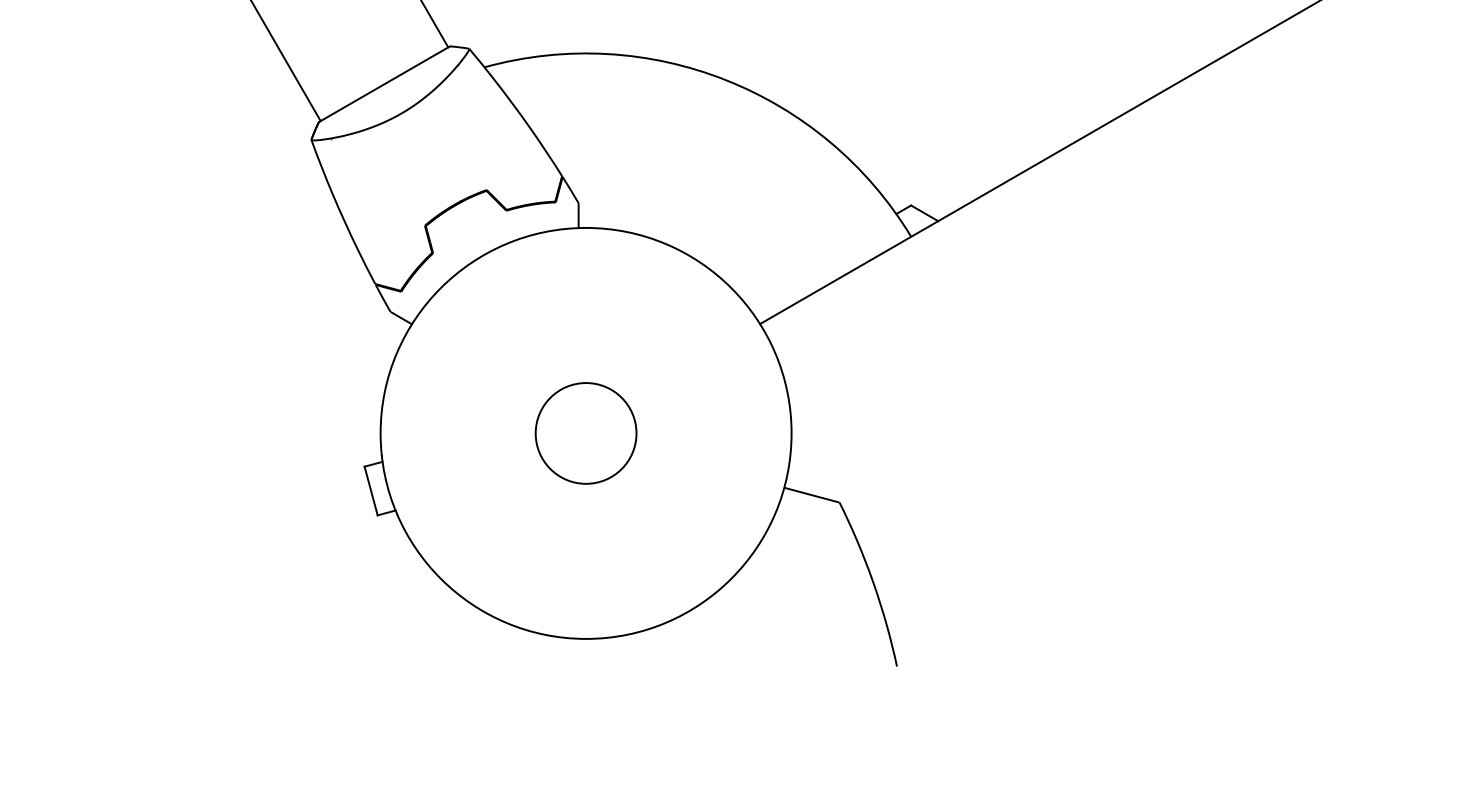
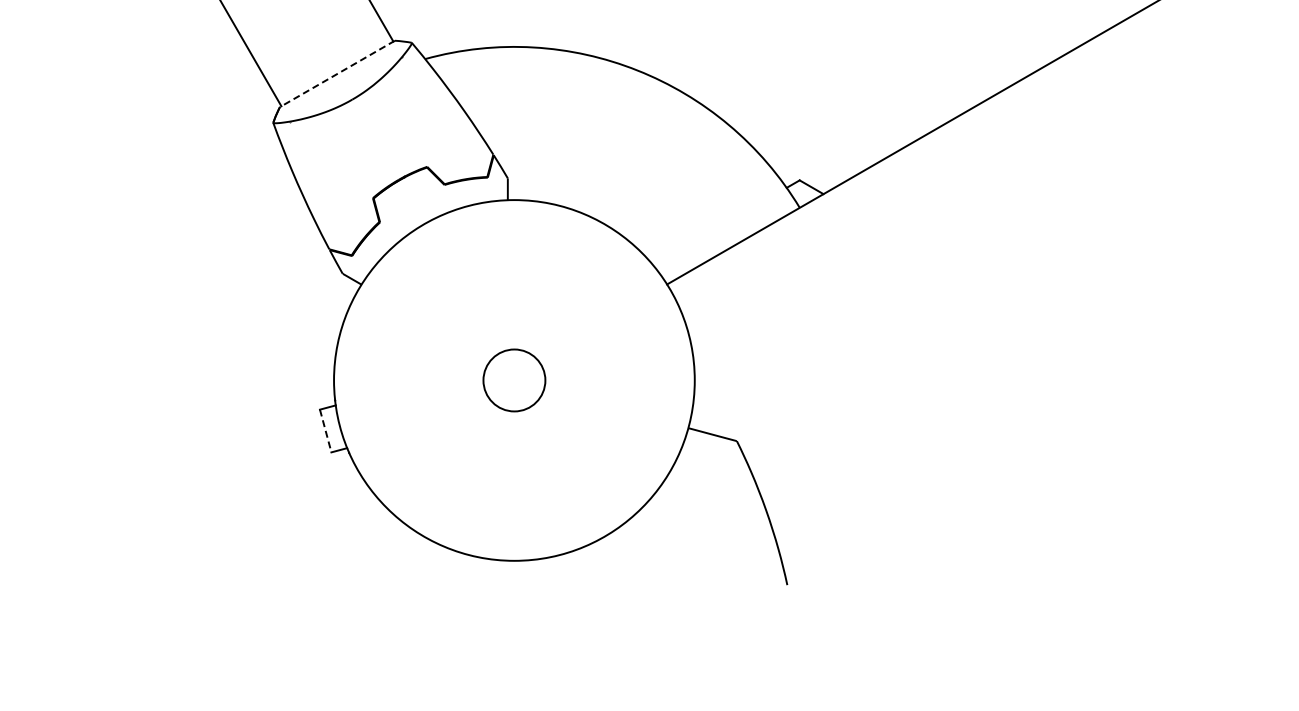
line: (384, 84) -> (337, 74), solid -> dashed
circle: (586, 433) -> (514, 380), size x0.7
line: (370, 491) -> (325, 431), solid -> dashed

